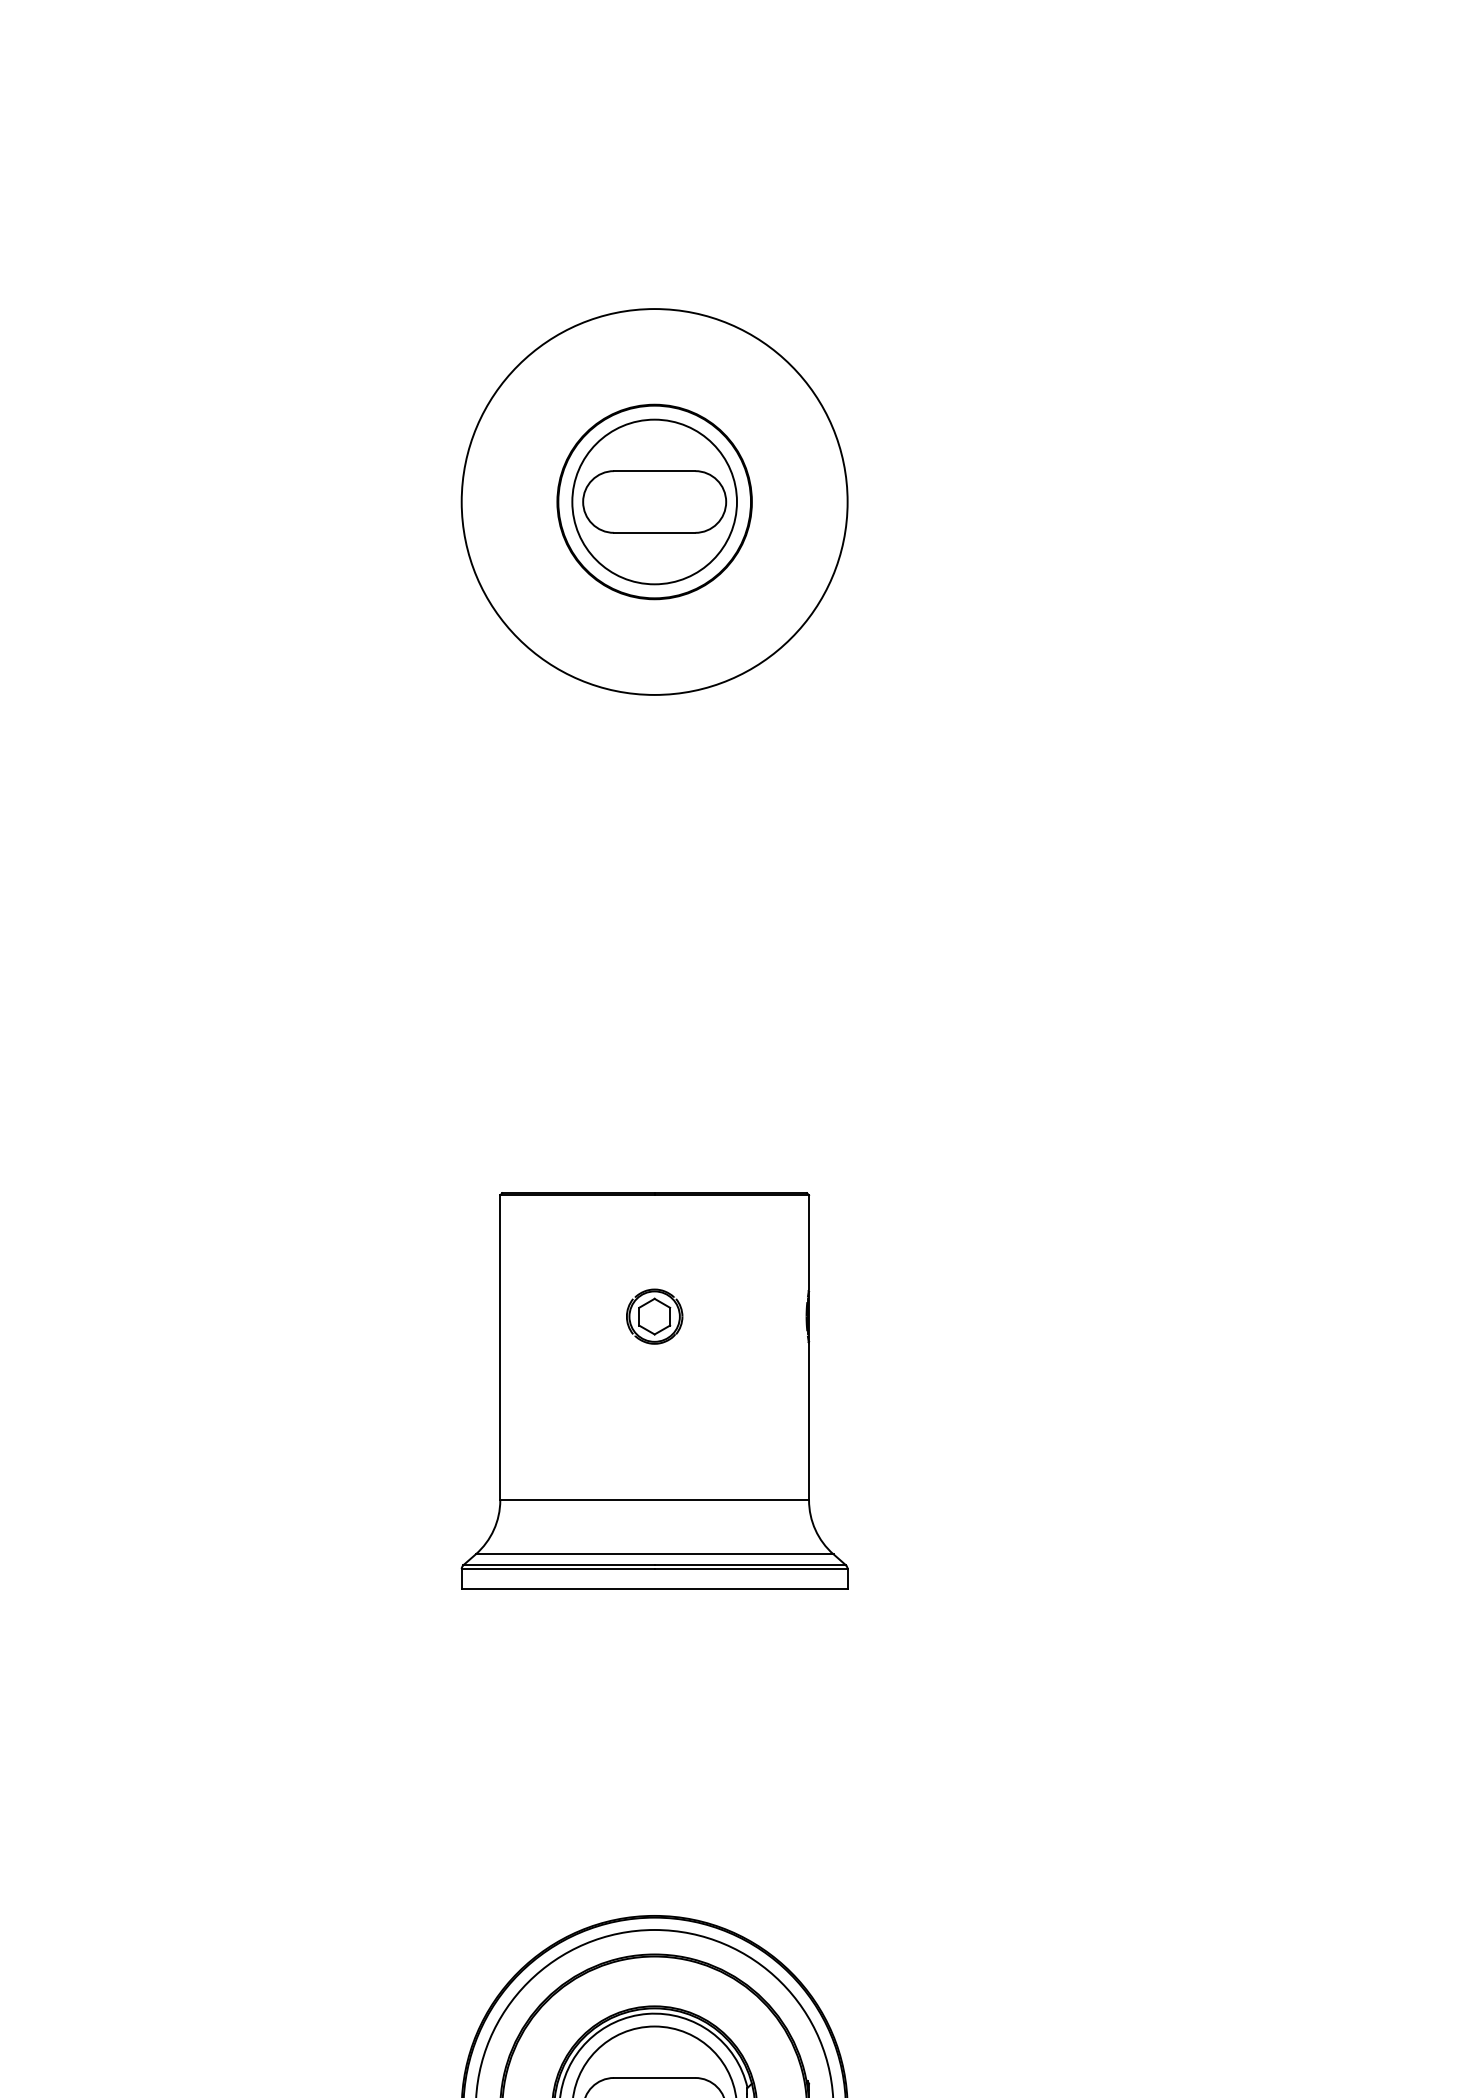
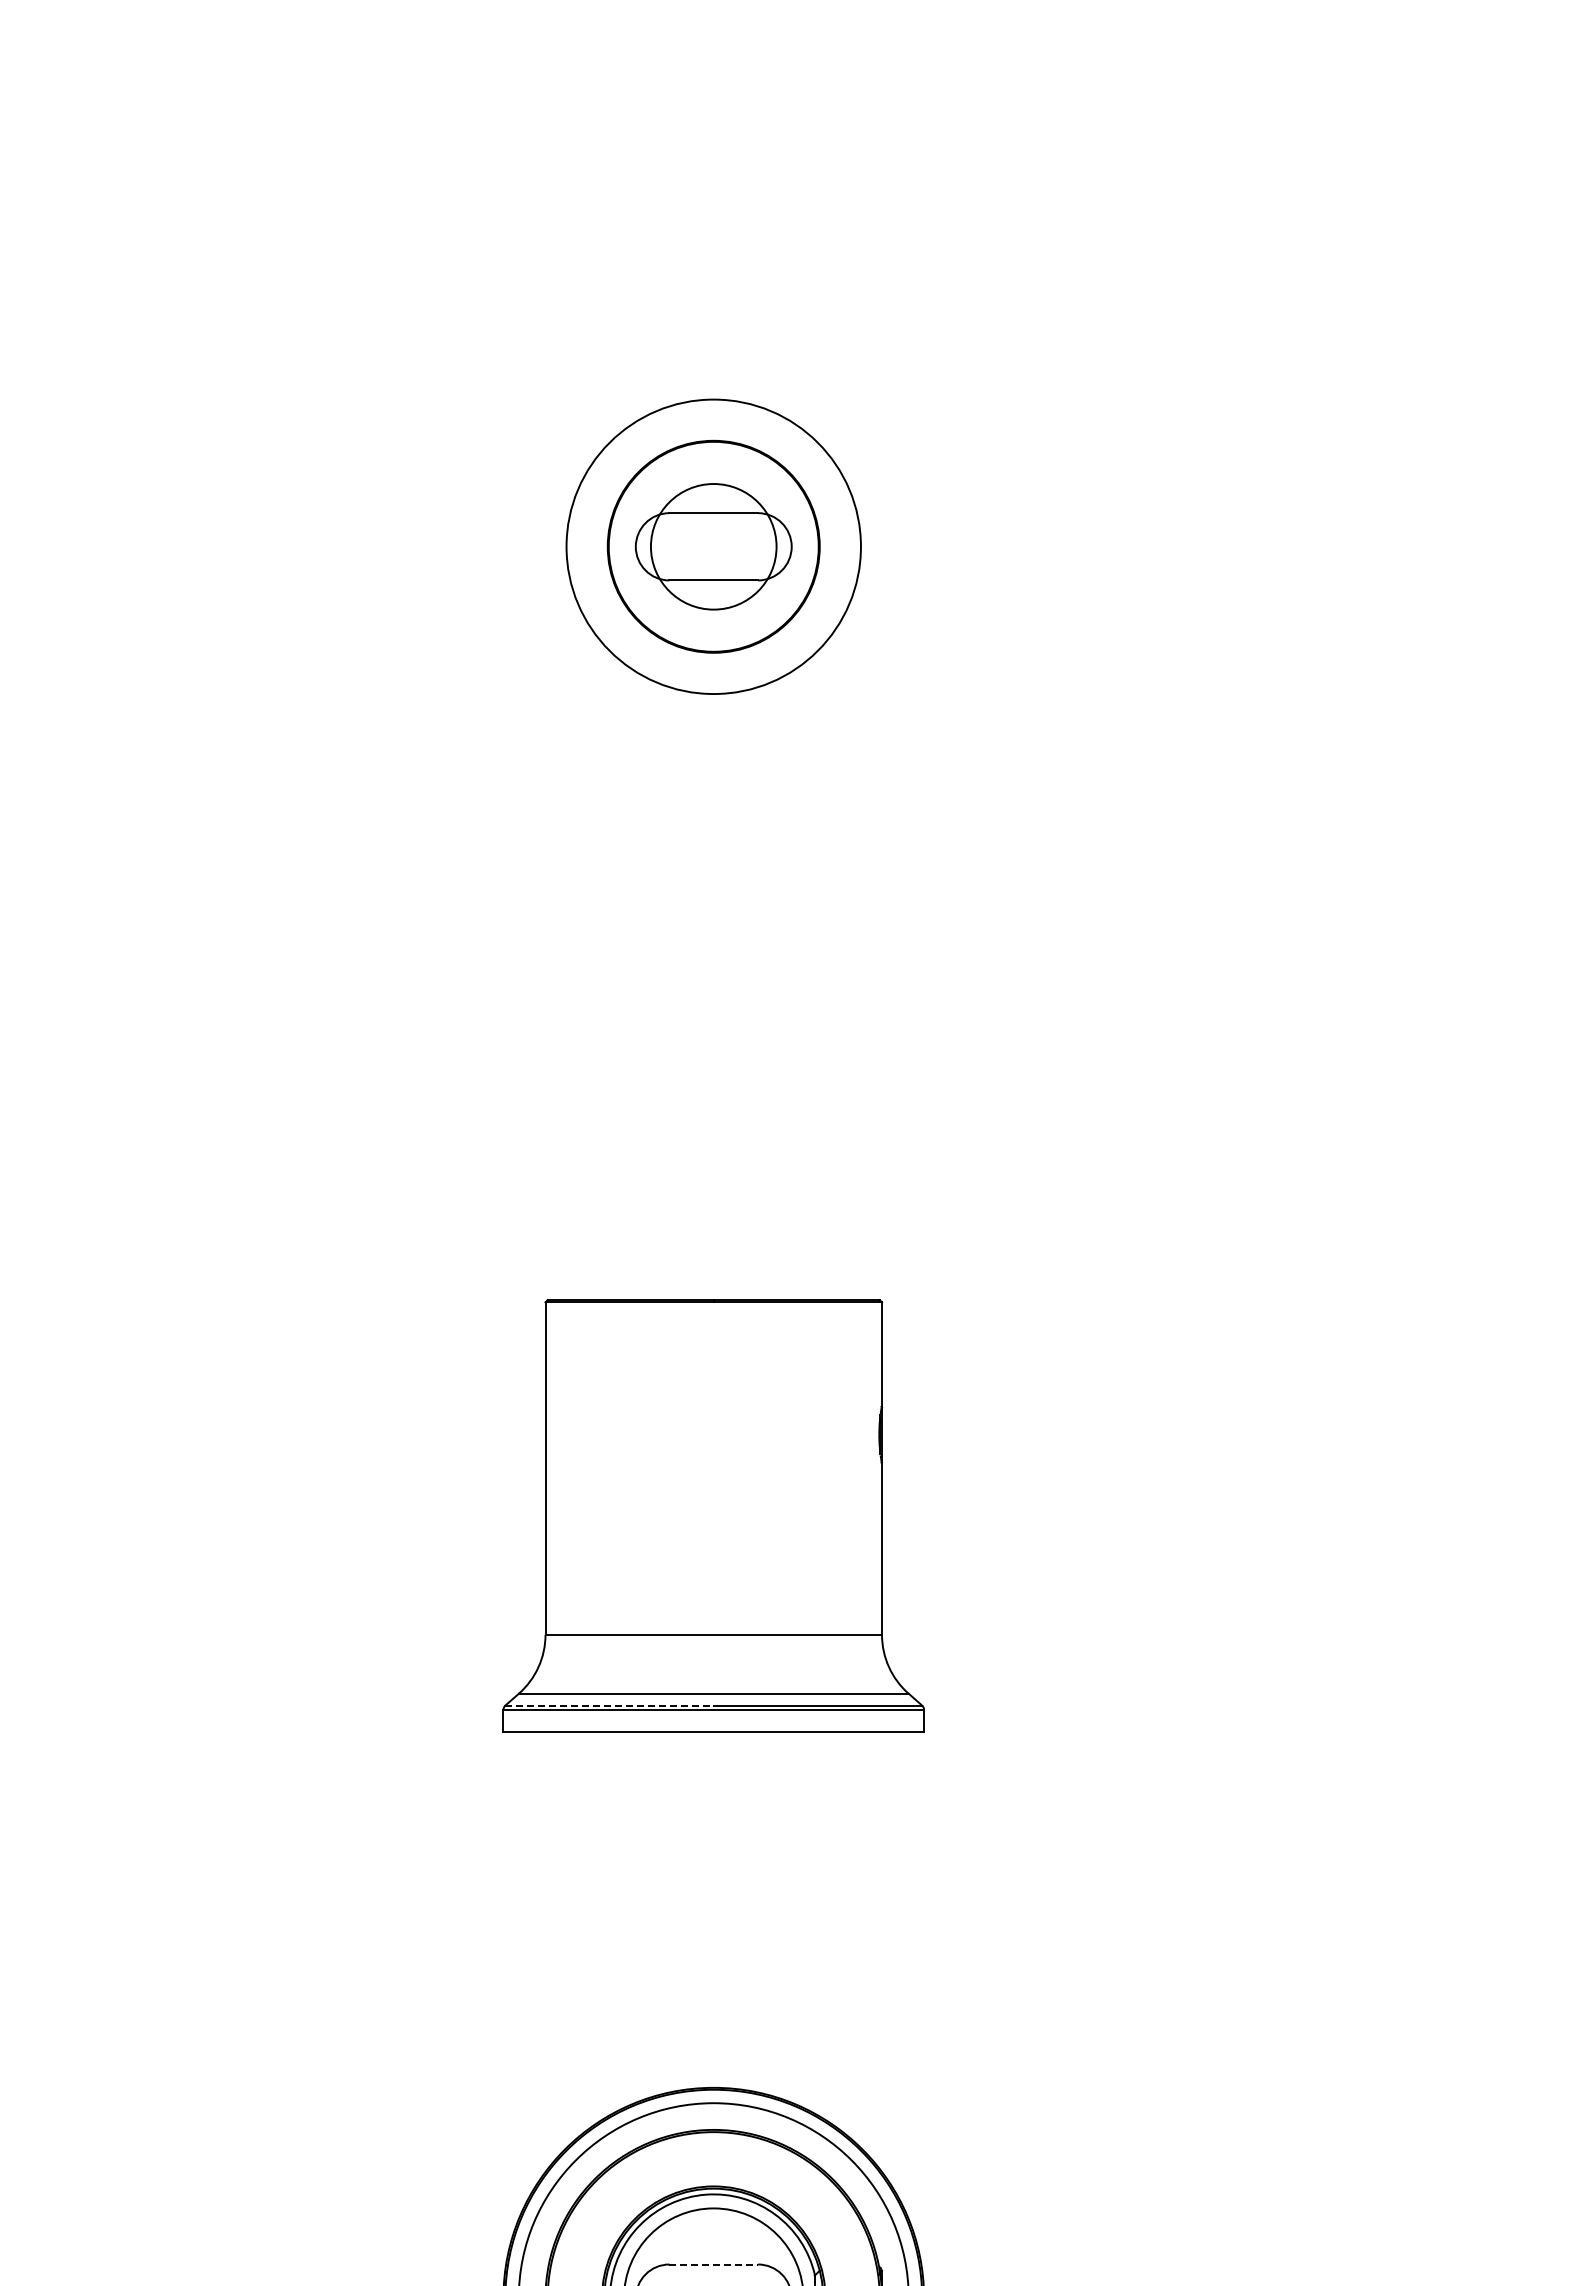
circle: (654, 501) -> (713, 546), size x0.7
circle: (654, 501) -> (713, 546), size x0.7
part: (654, 1316) -> (713, 1434), removed
line: (559, 1565) -> (610, 1705), solid -> dashed
line: (655, 2077) -> (714, 2264), solid -> dashed

